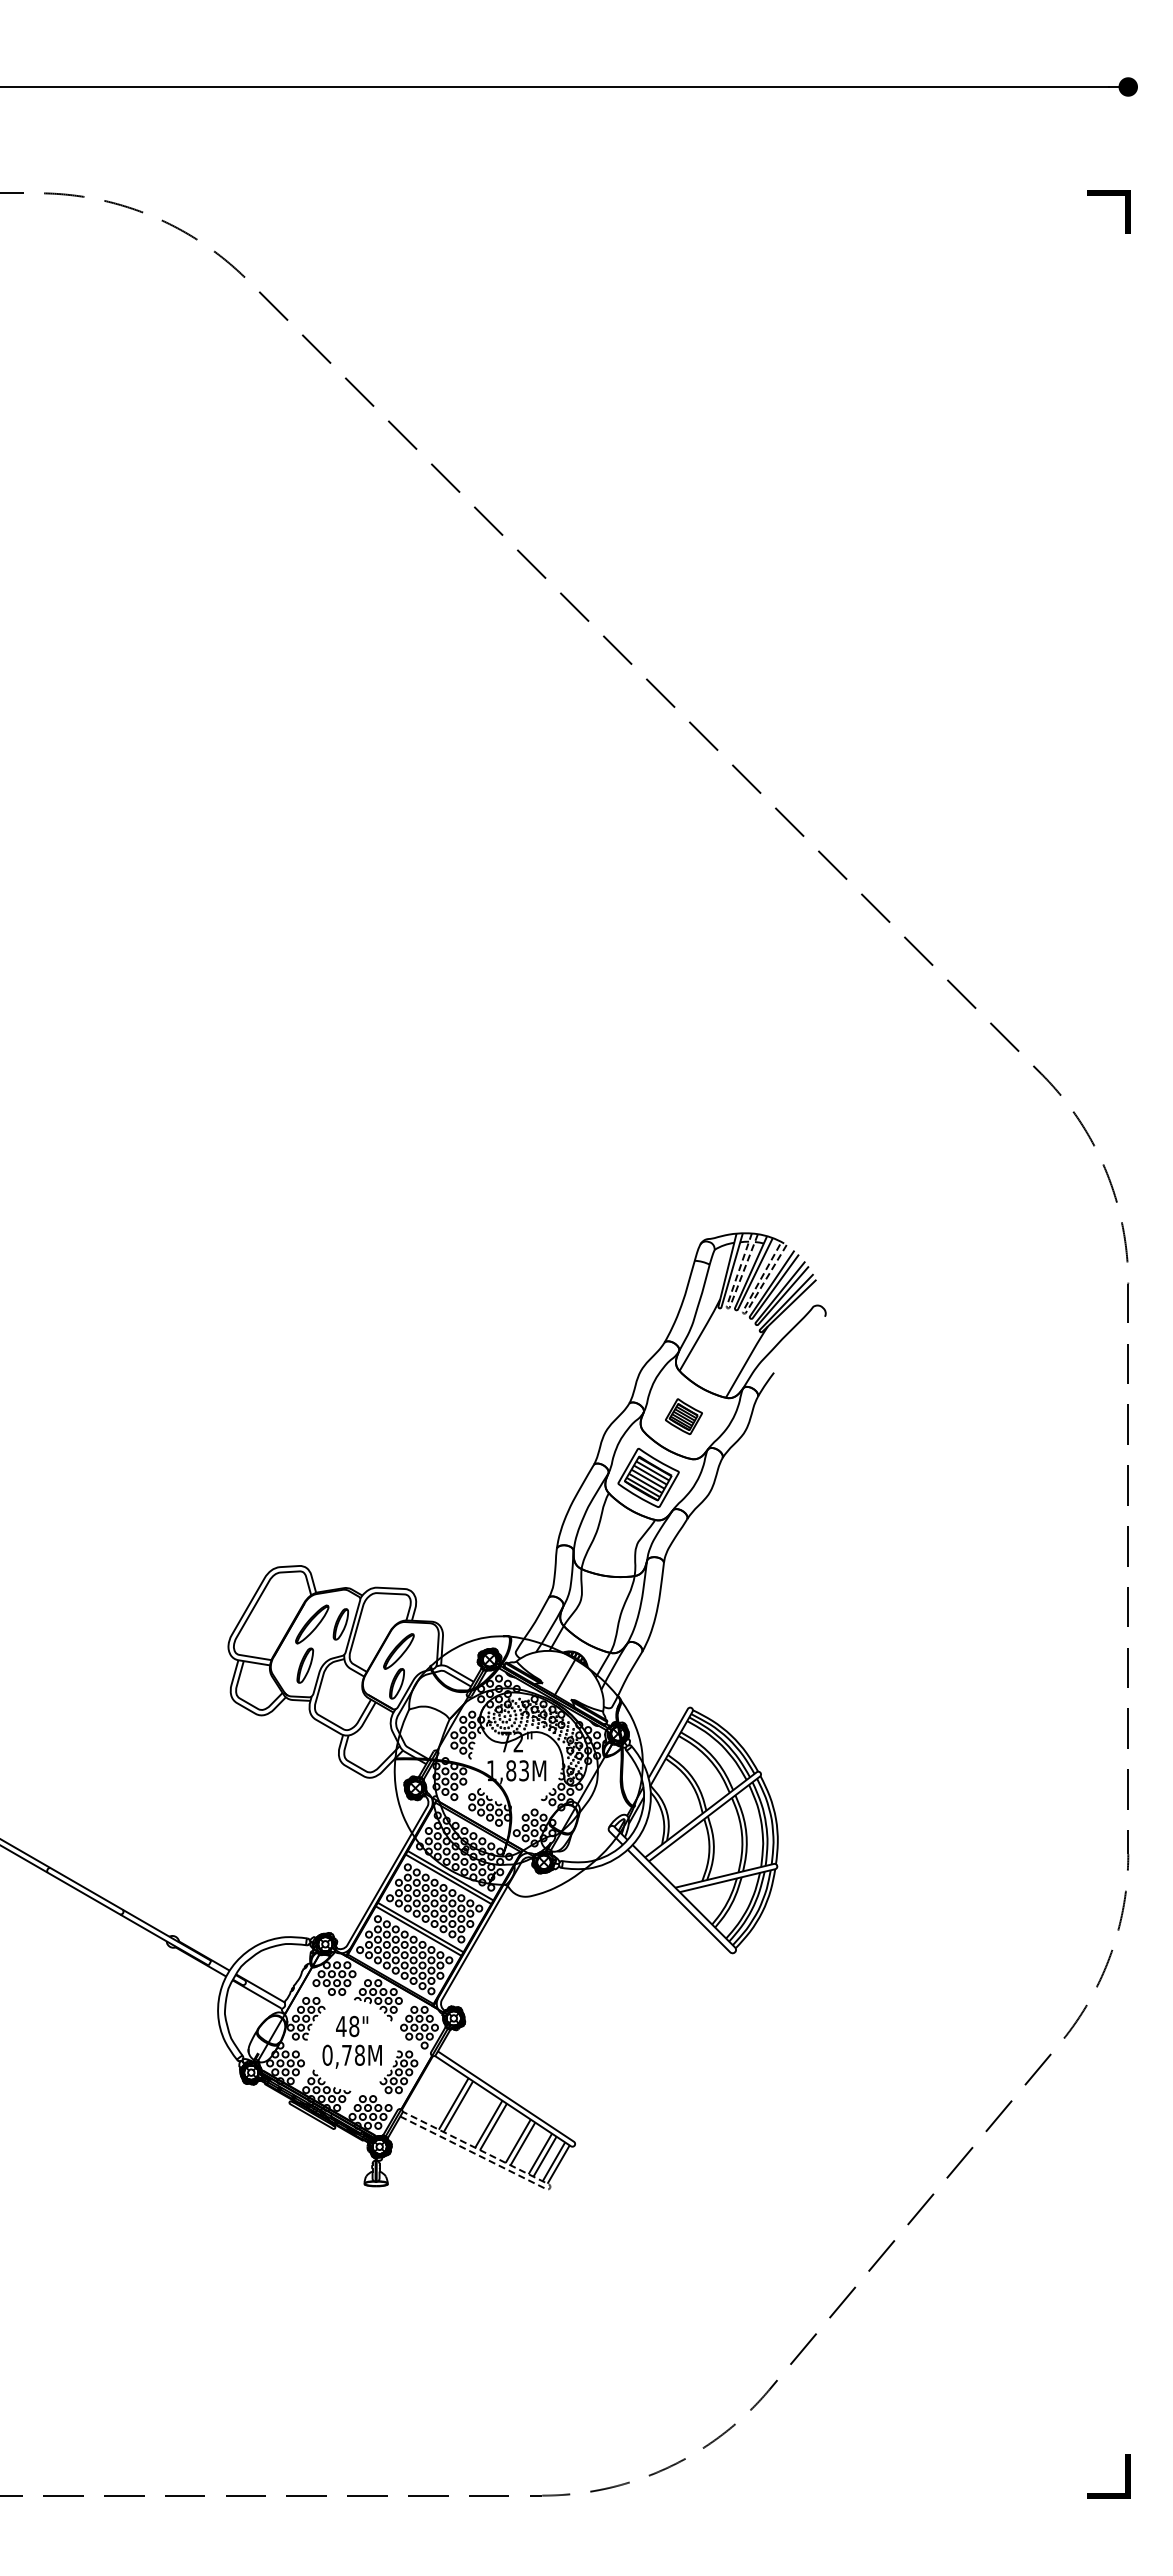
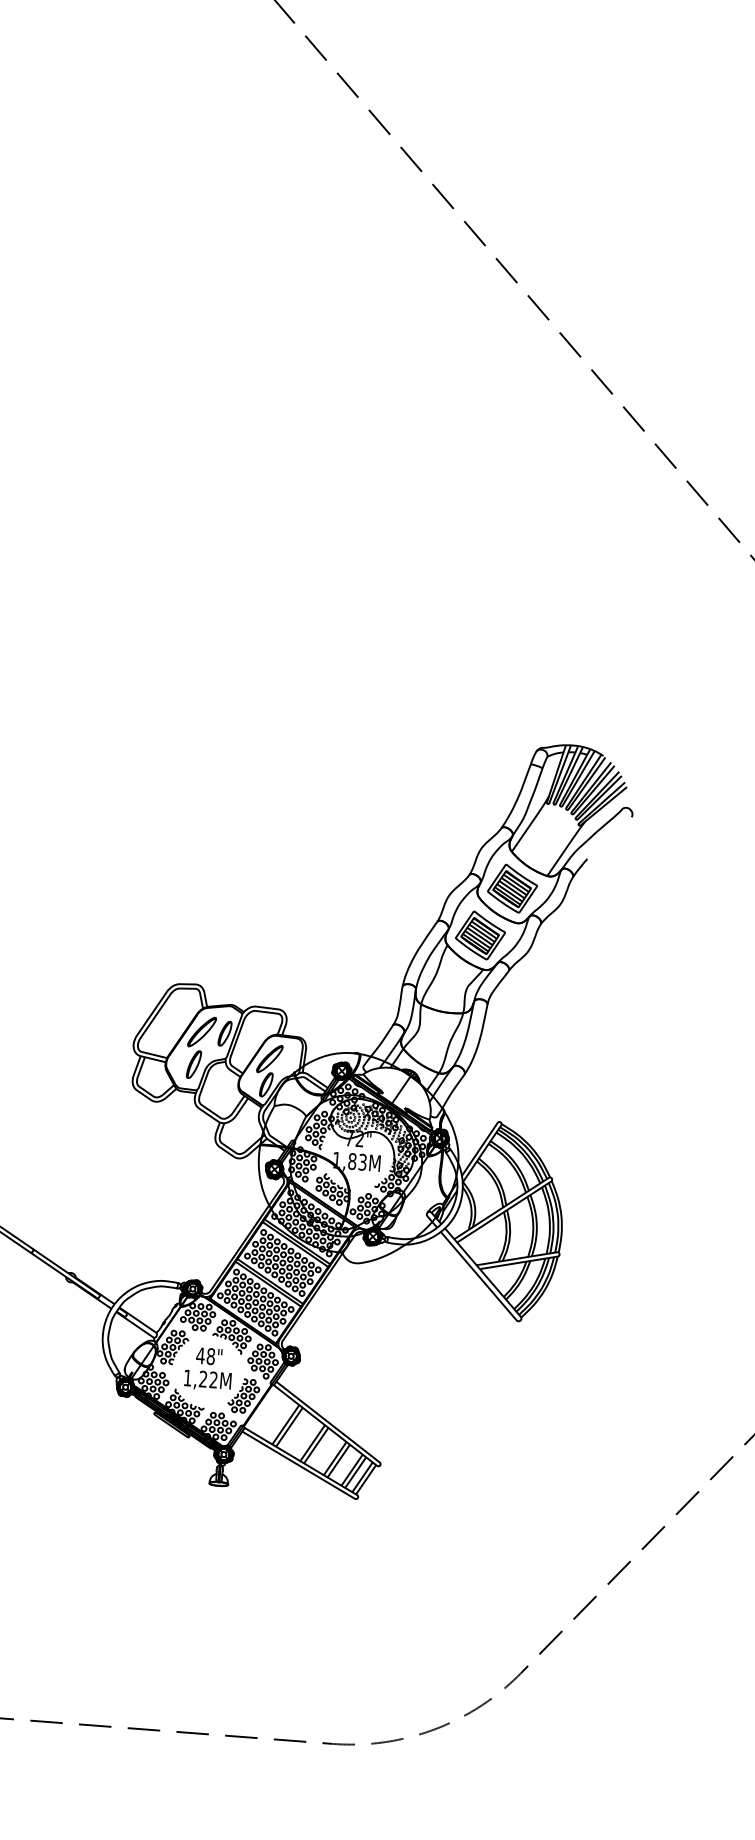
line: (727, 1308) -> (554, 804), dashed -> solid
line: (743, 1313) -> (566, 809), dashed -> solid
part: (683, 1416) -> (512, 888), size x1.67
text: (343, 2054) -> (200, 1378), 0,78M -> 1,22M
line: (550, 2188) -> (358, 1498), dashed -> solid

